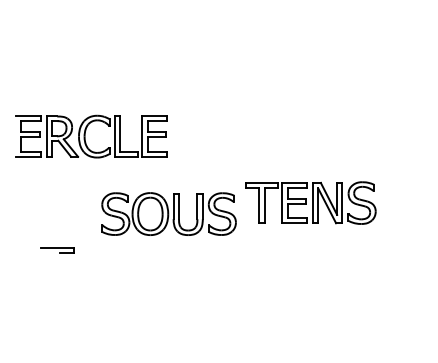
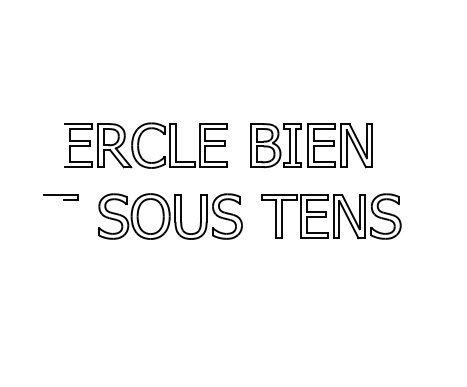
part: (91, 136) -> (145, 145), moved
part: (292, 136) -> (311, 145), added
part: (168, 213) -> (170, 215), moved
part: (57, 250) -> (61, 197), moved

